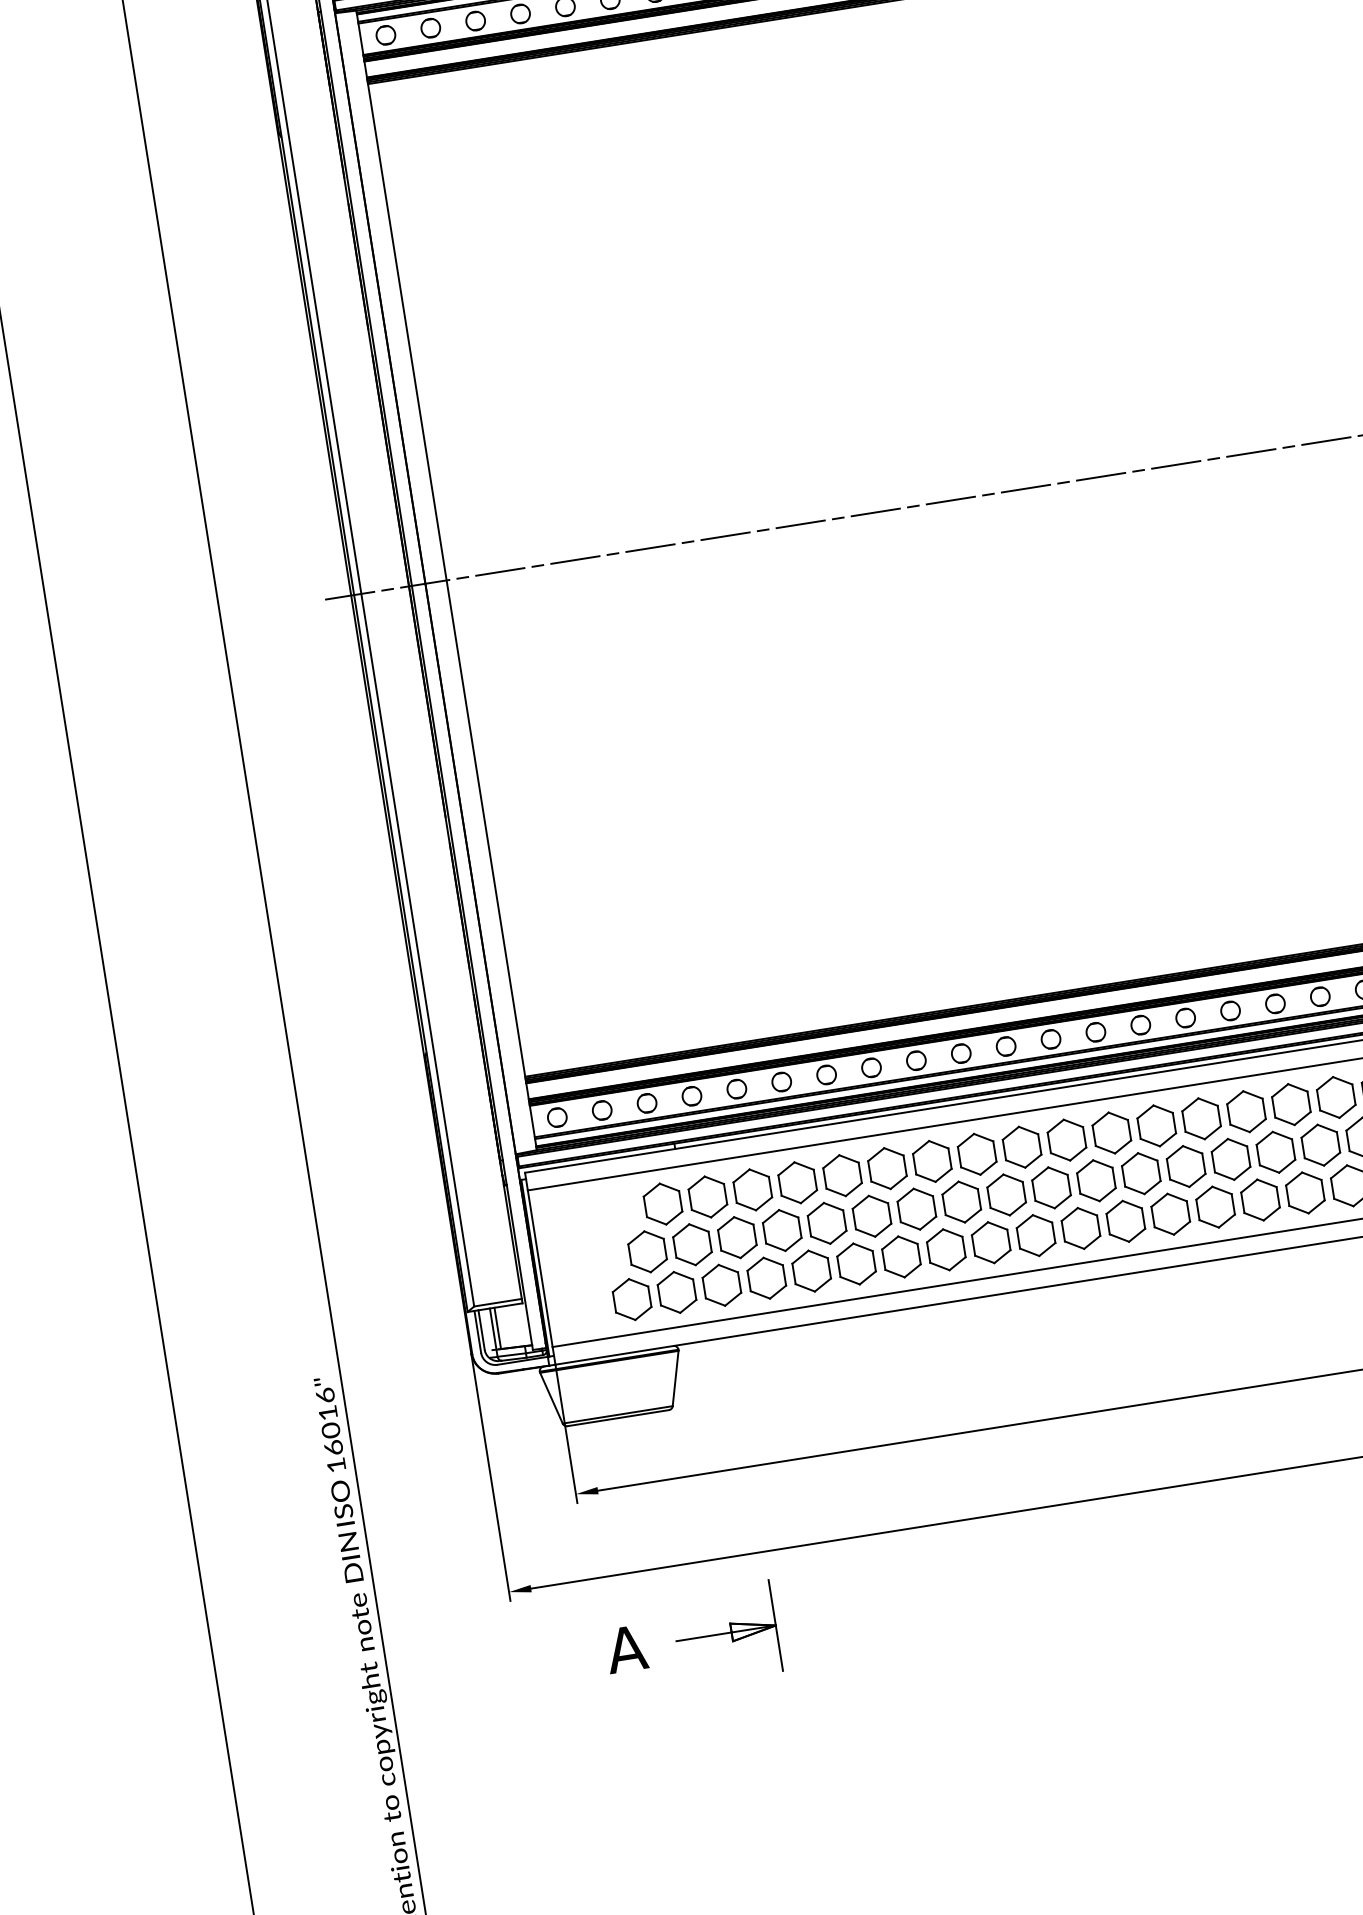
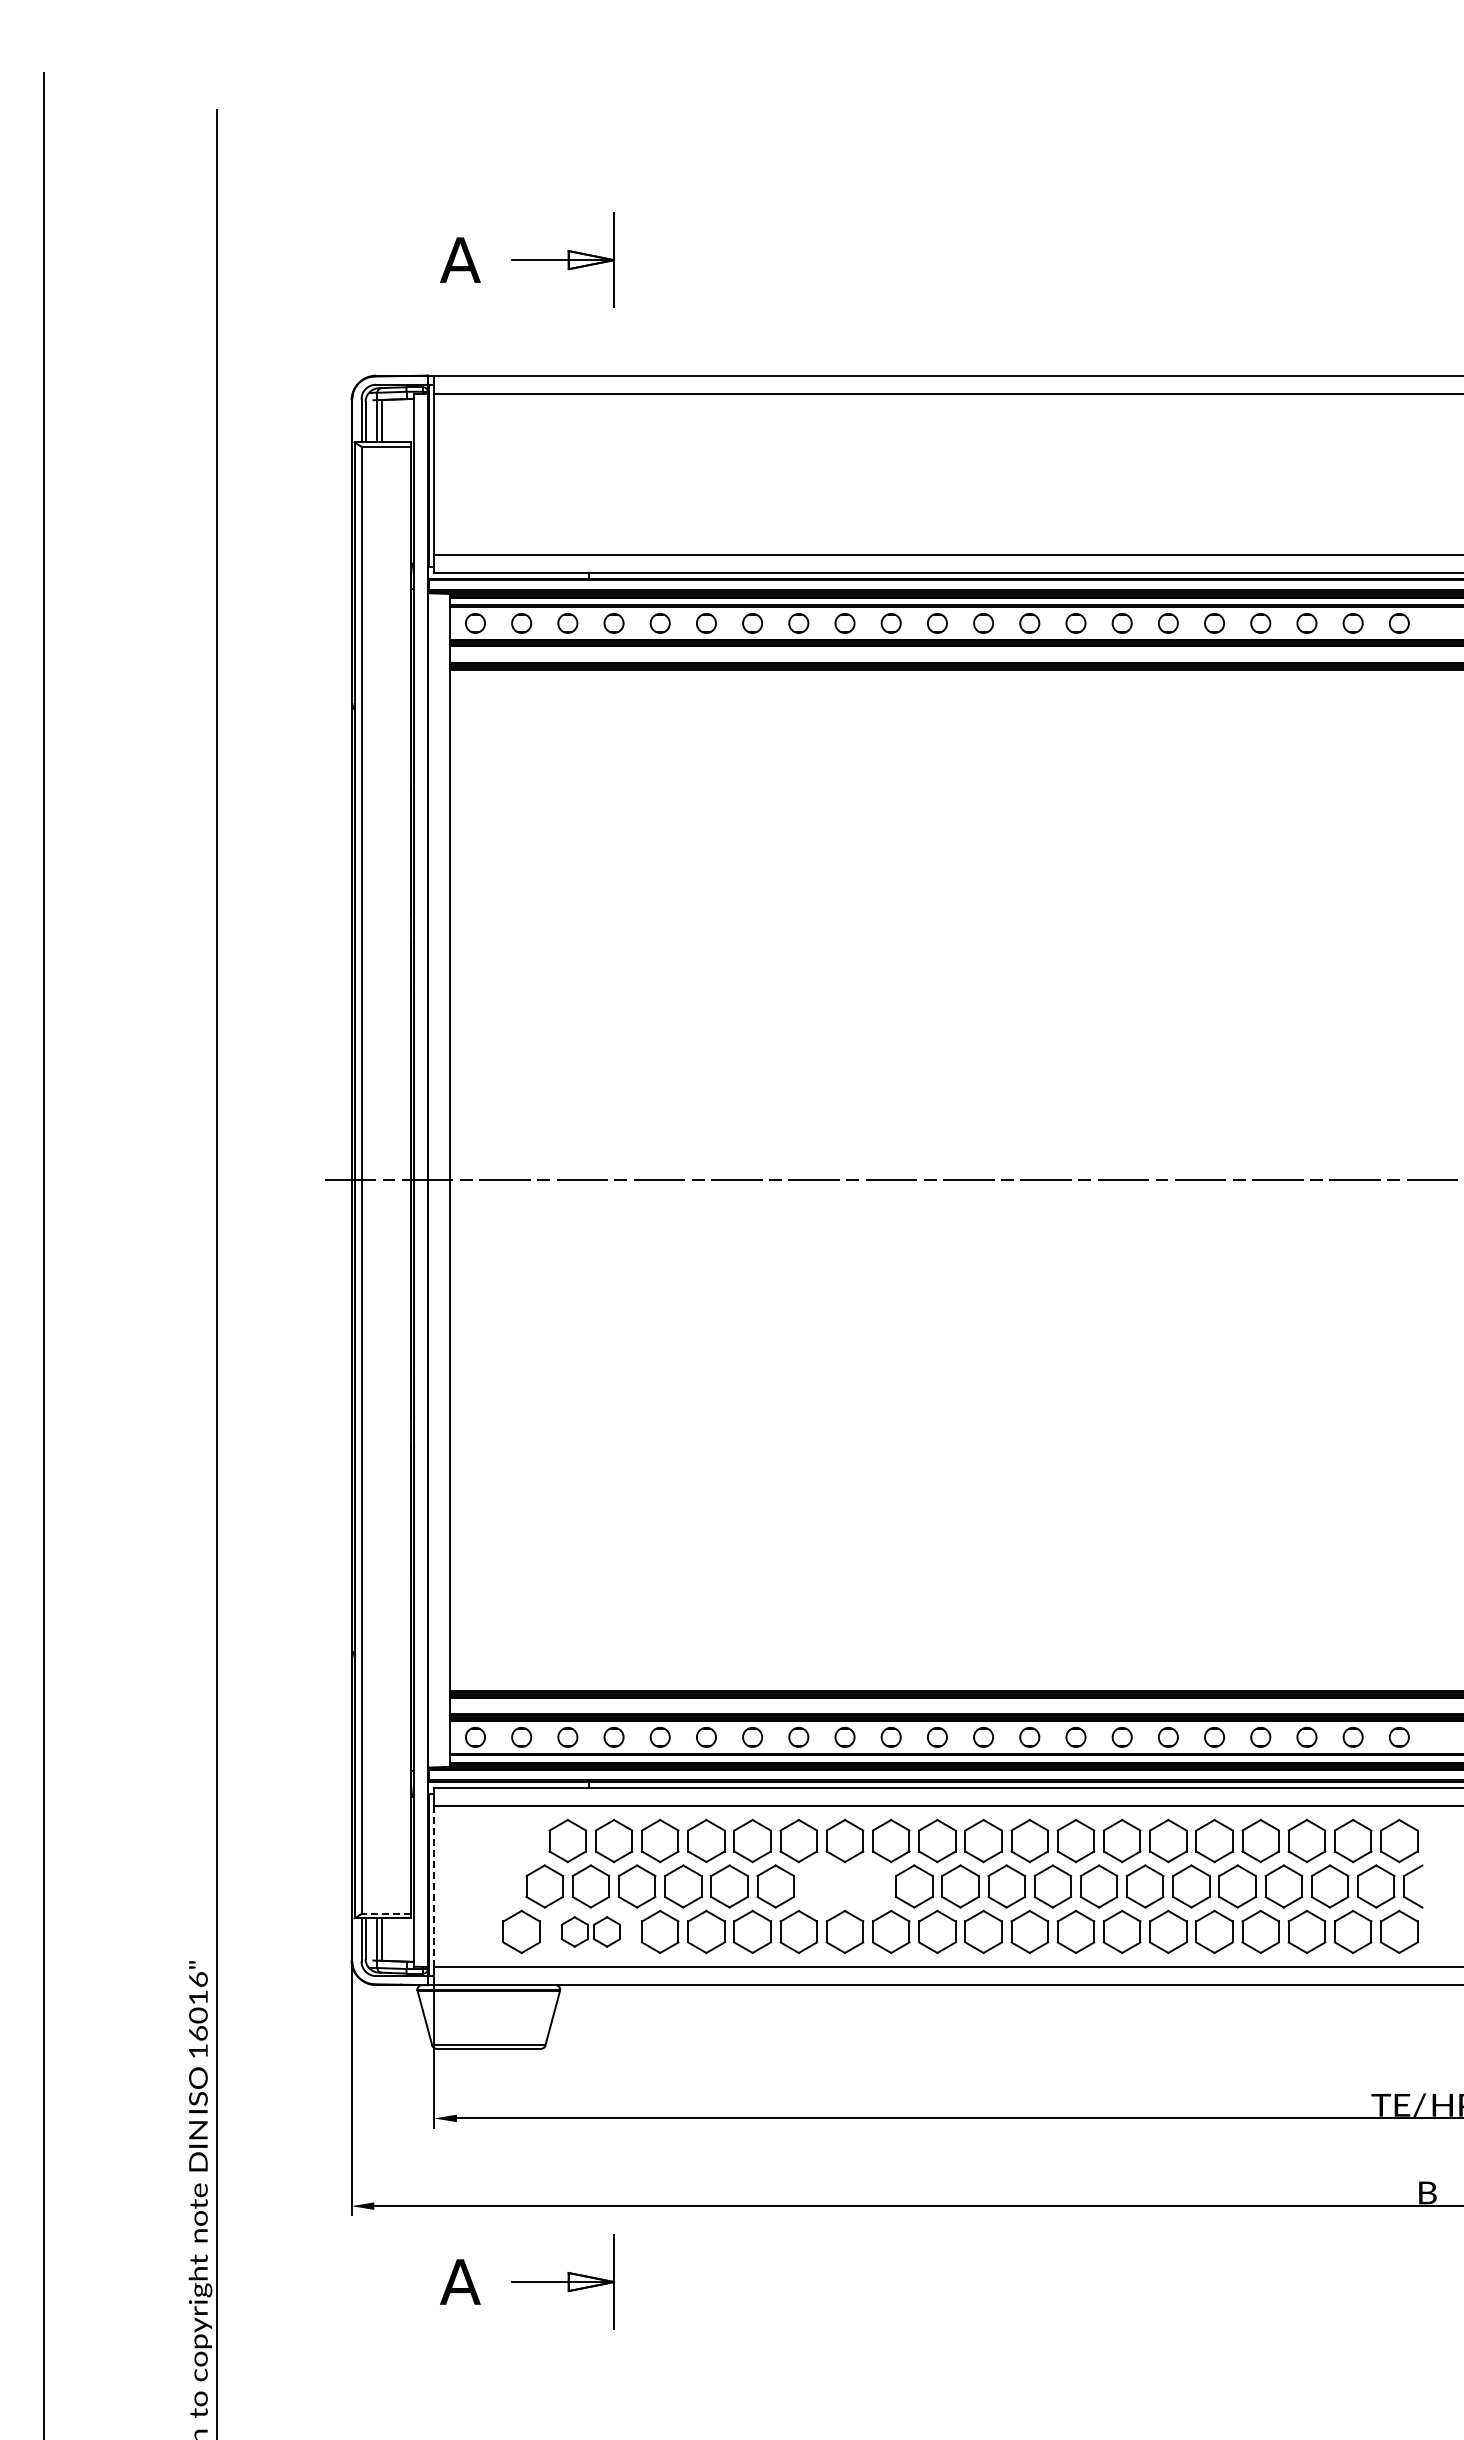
part: (938, 1205) -> (844, 1886), removed
line: (540, 1268) -> (434, 1886), solid -> dashed
part: (698, 1288) -> (590, 1931), size x0.7
line: (498, 1302) -> (386, 1913), solid -> dashed

